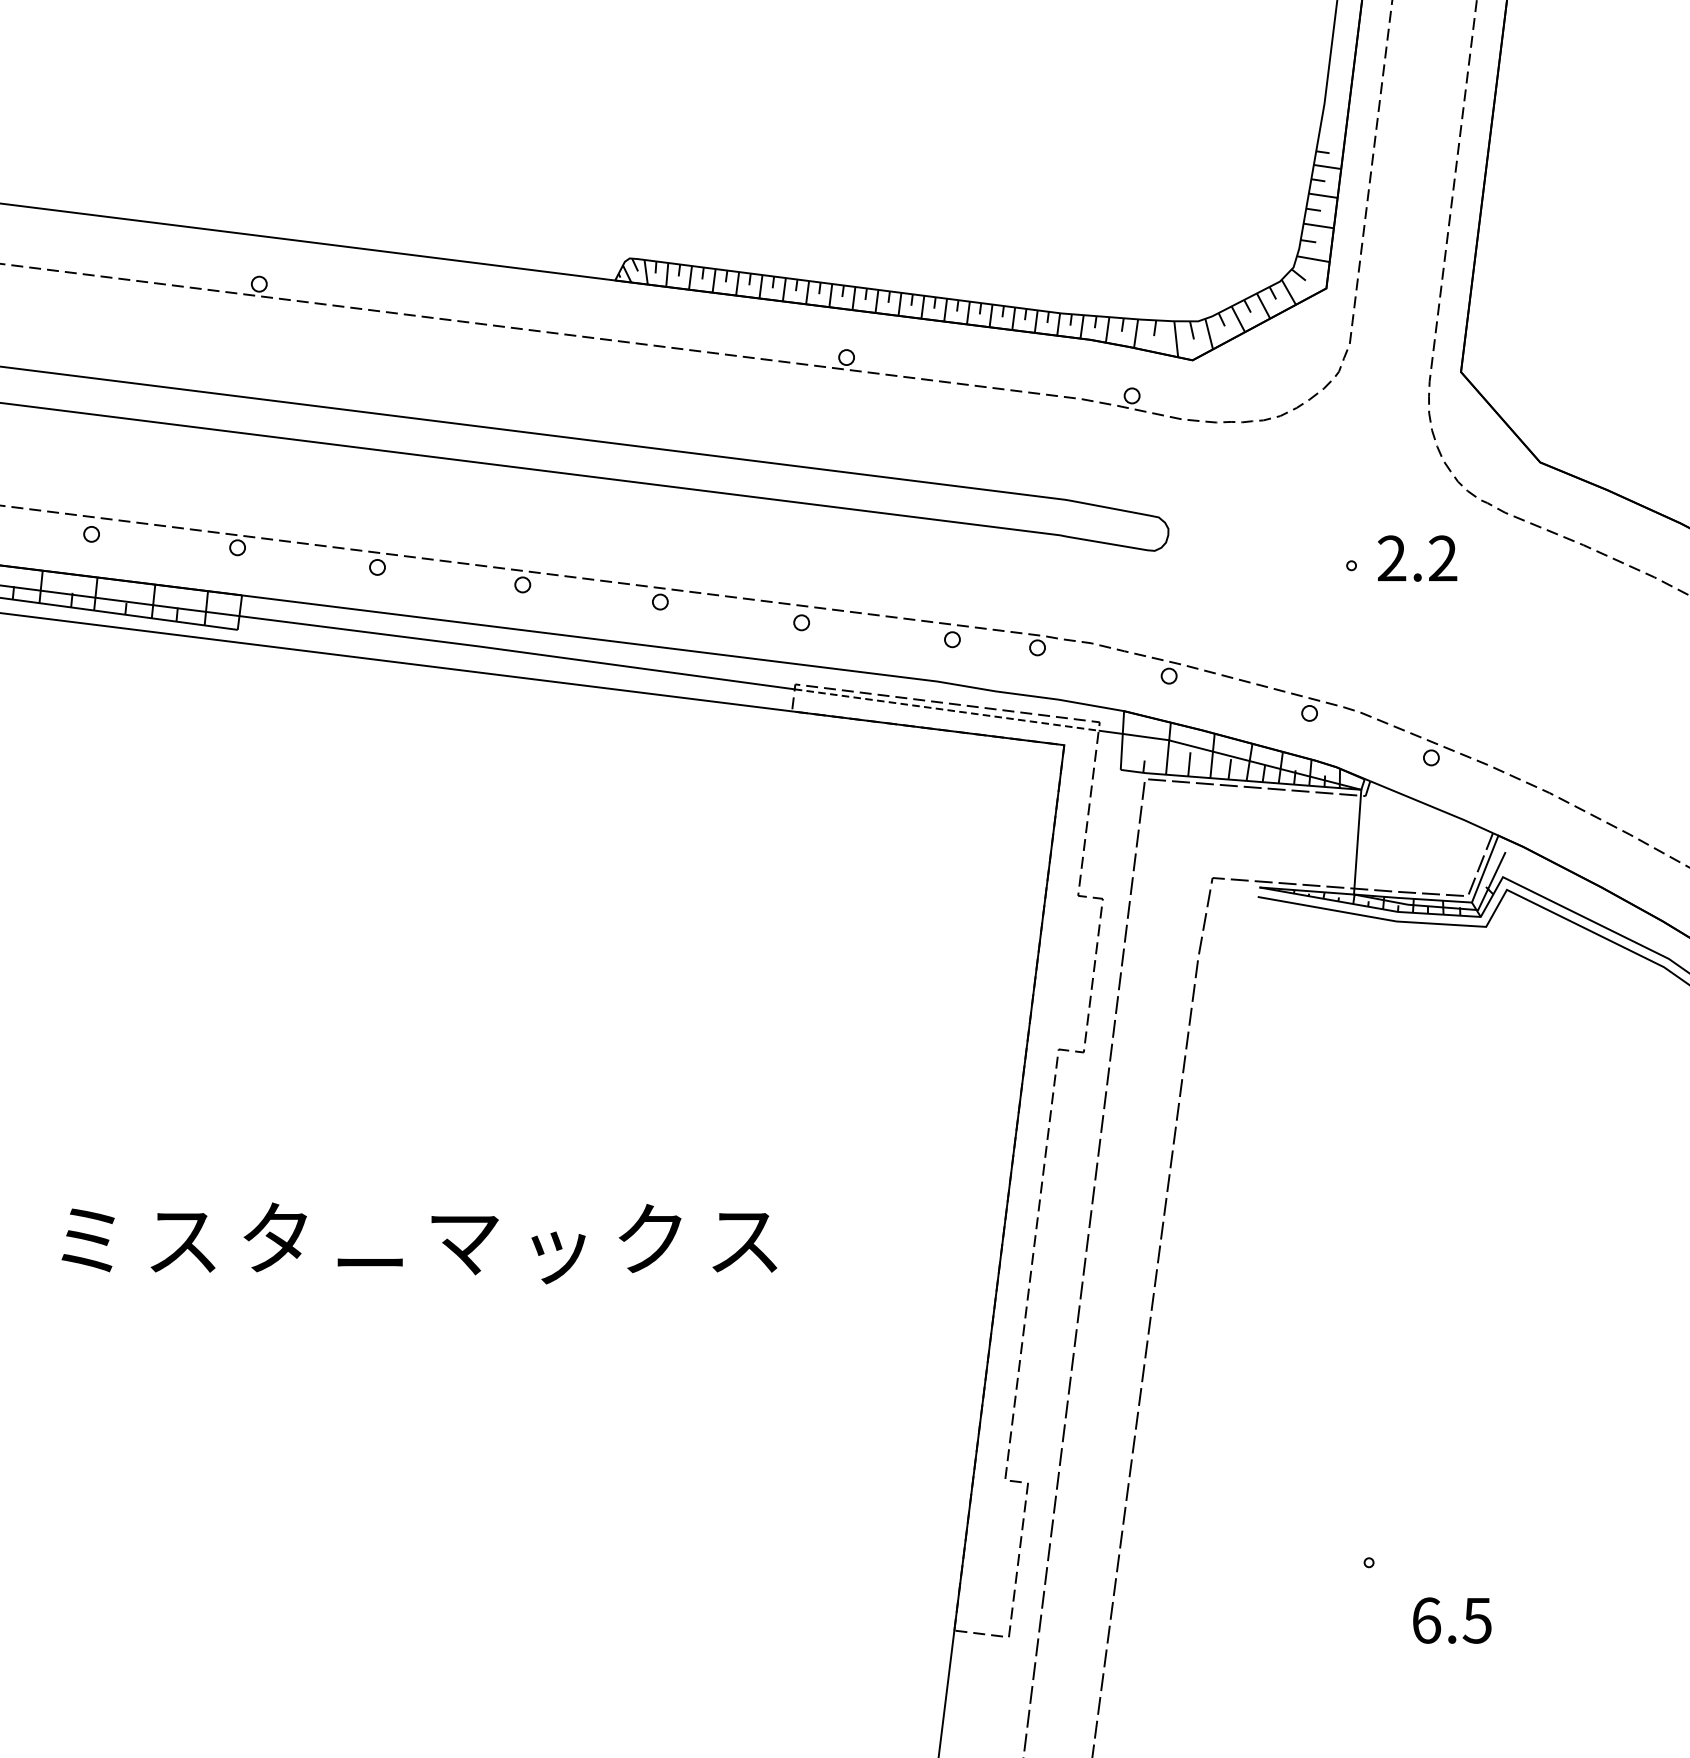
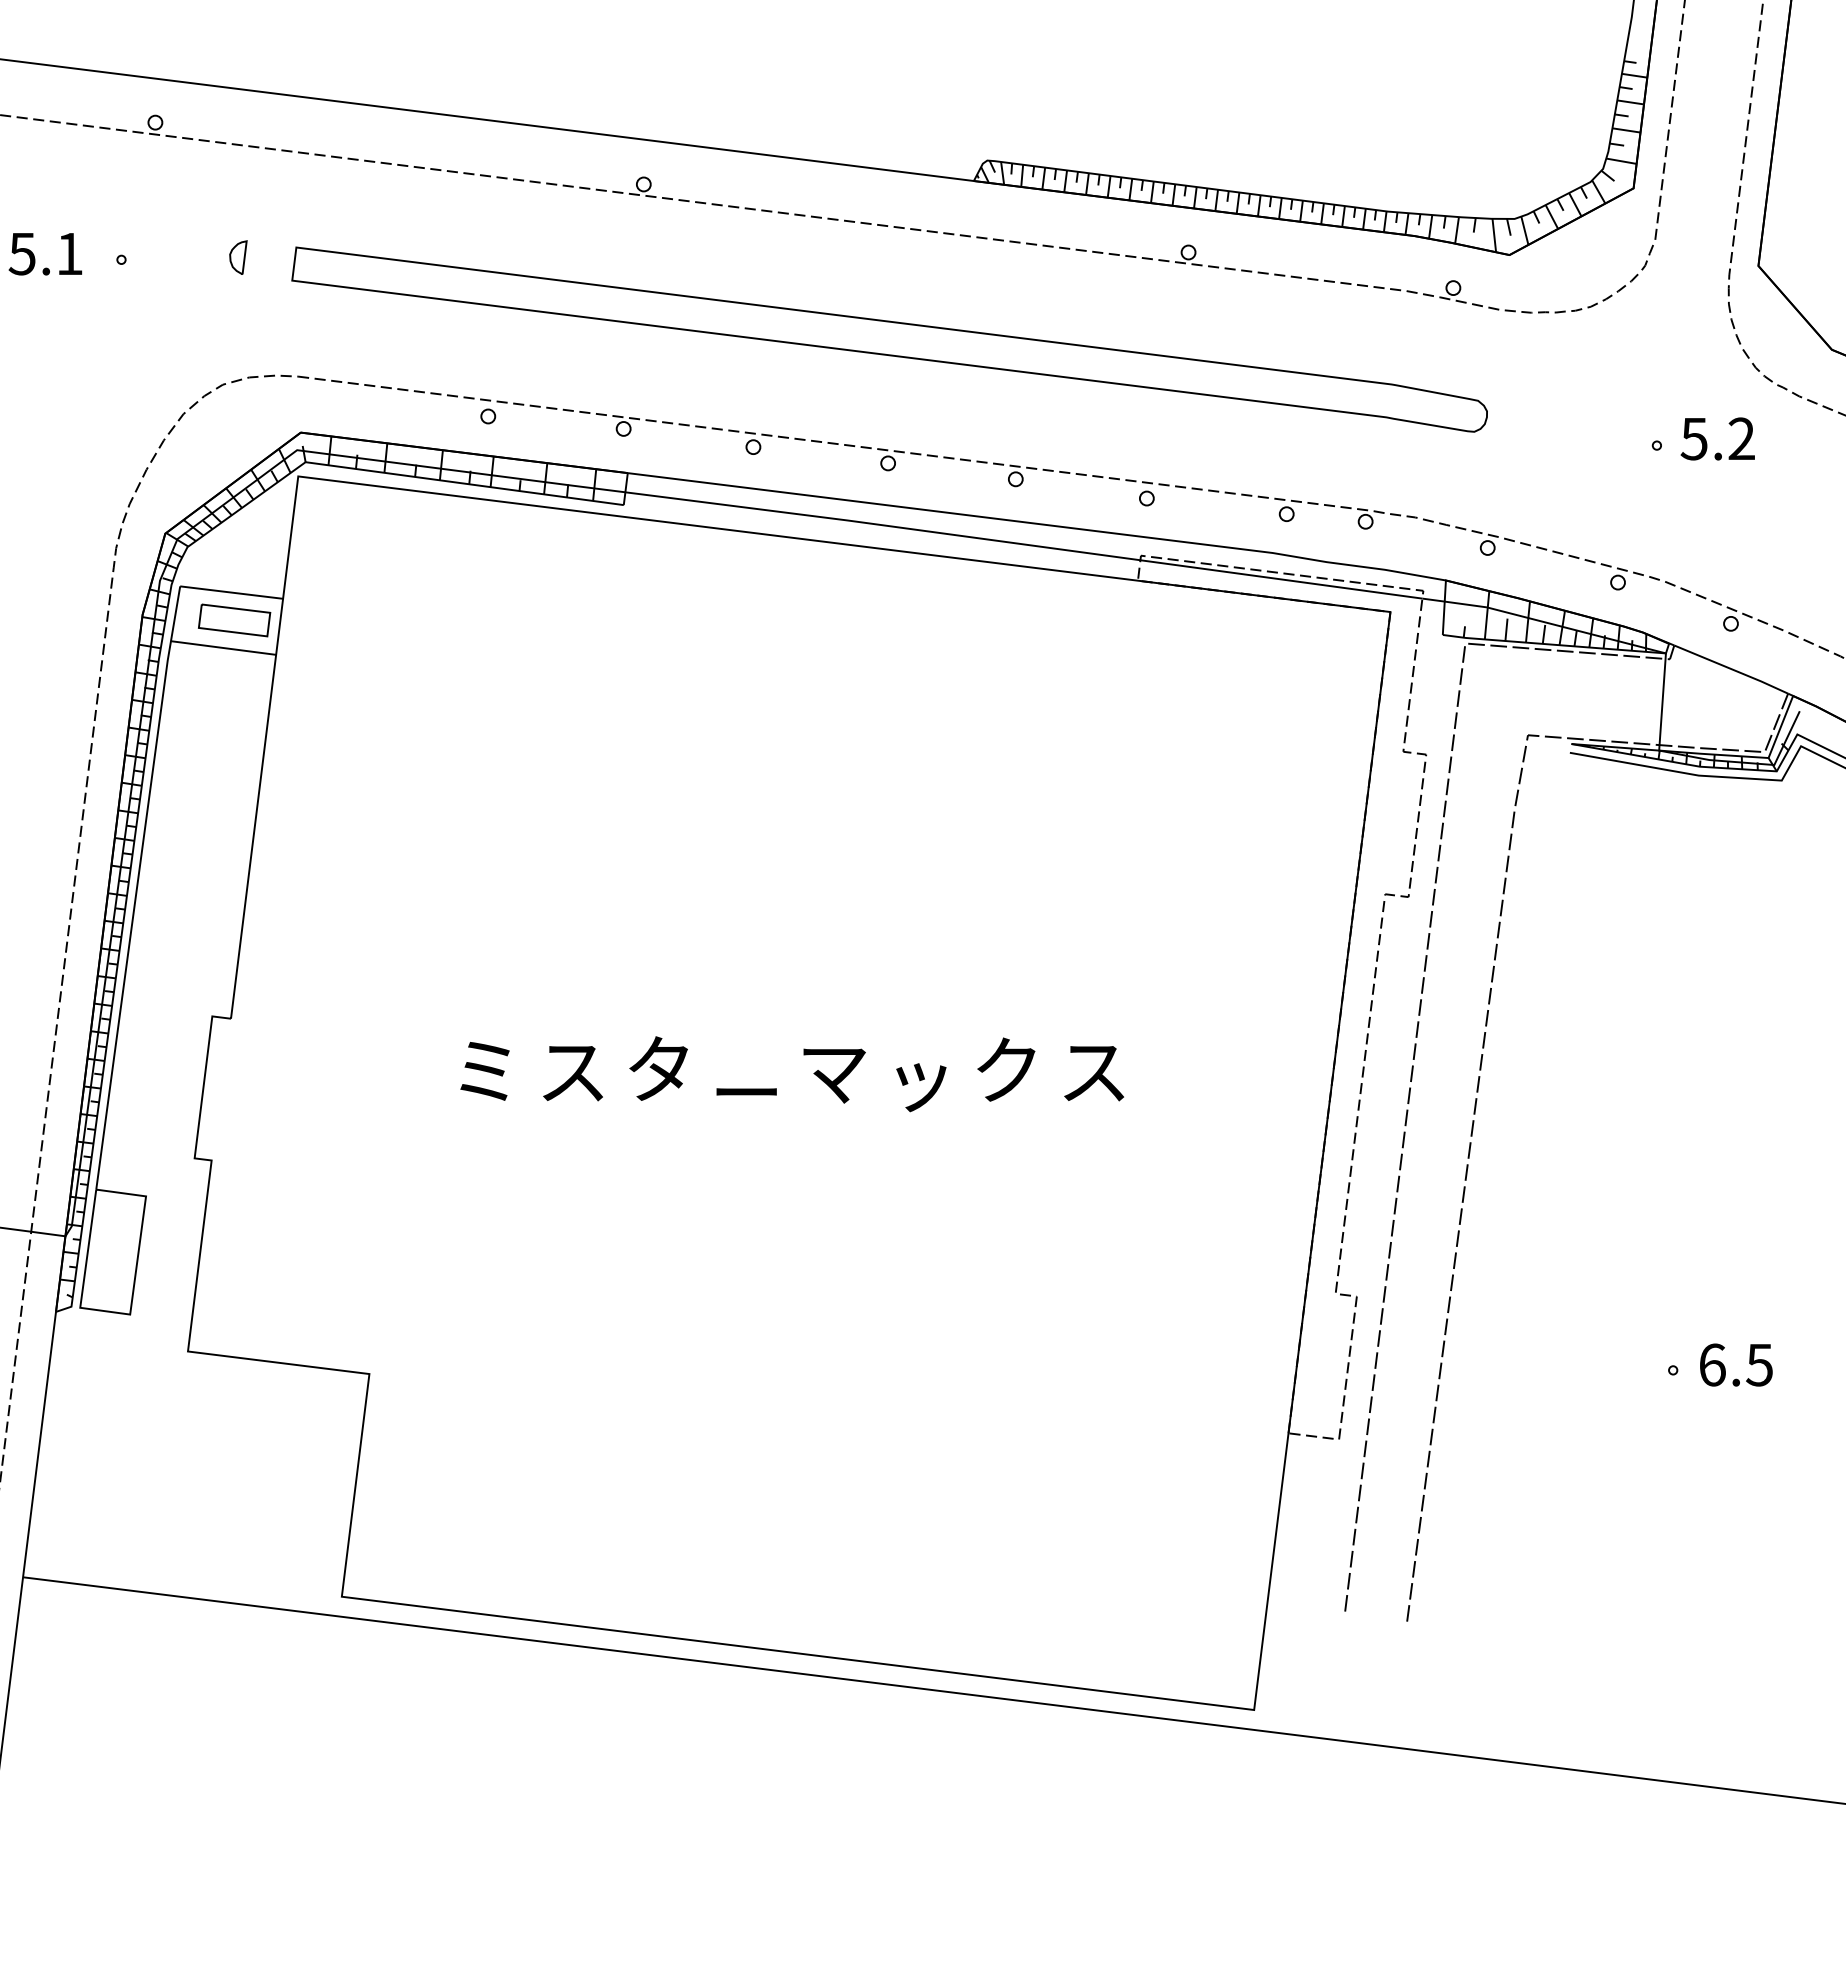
text: (1391, 558) -> (1693, 438), 2.2 -> 5.2
line: (946, 710) -> (1281, 579), dashed -> solid
text: (1452, 1620) -> (1736, 1364), moved

